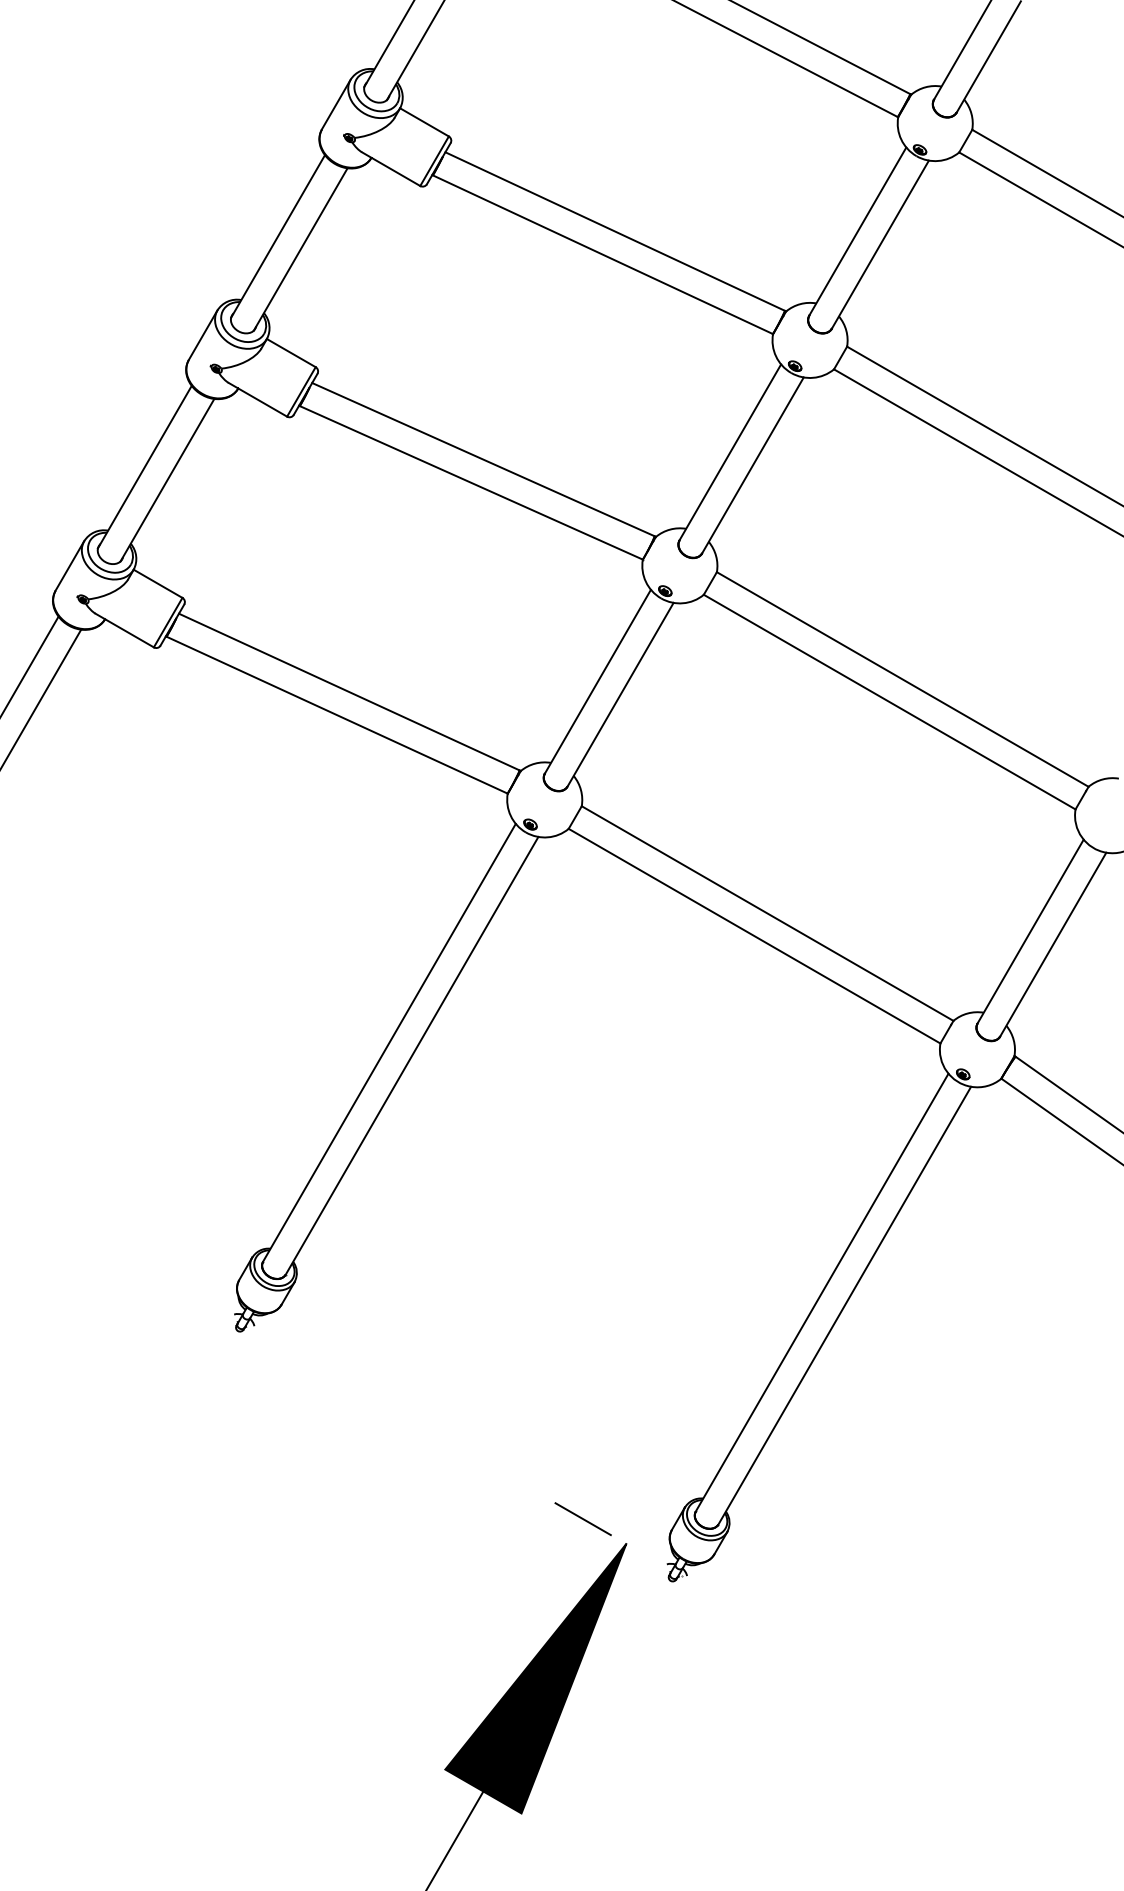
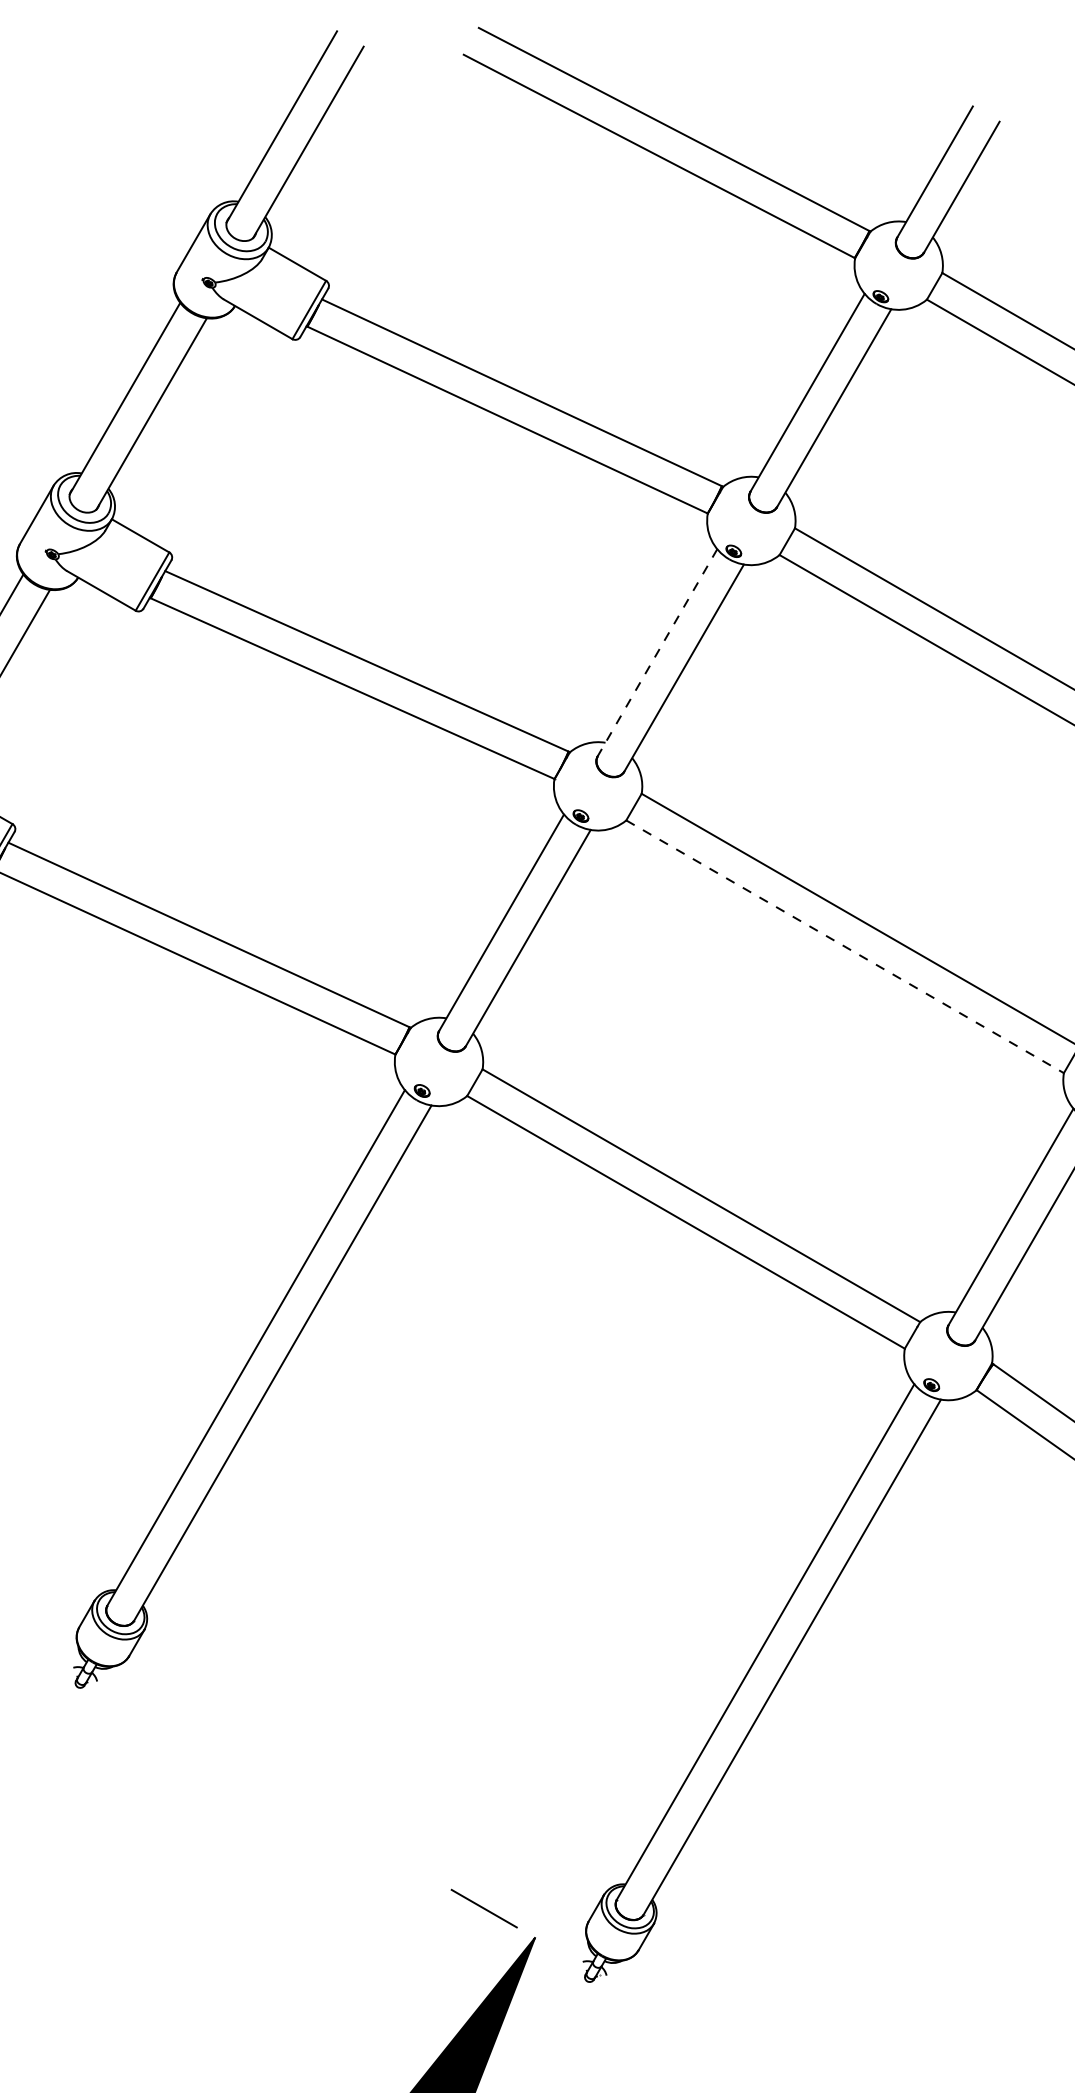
line: (730, 452) -> (657, 652), solid -> dashed
line: (889, 702) -> (844, 947), solid -> dashed

